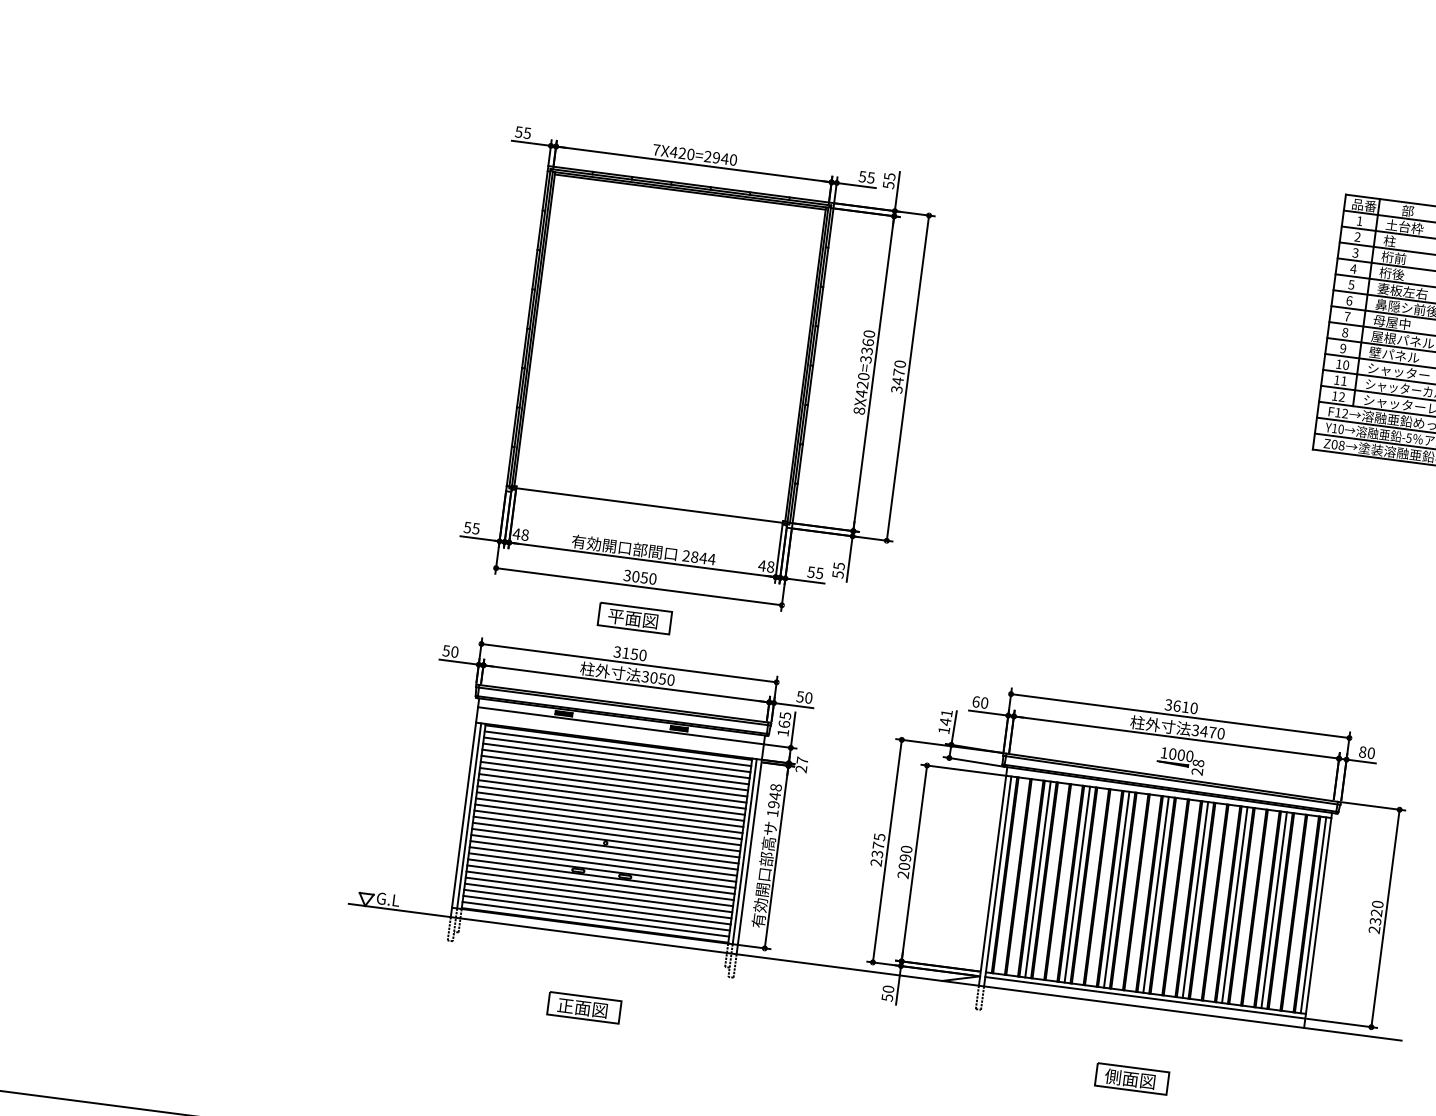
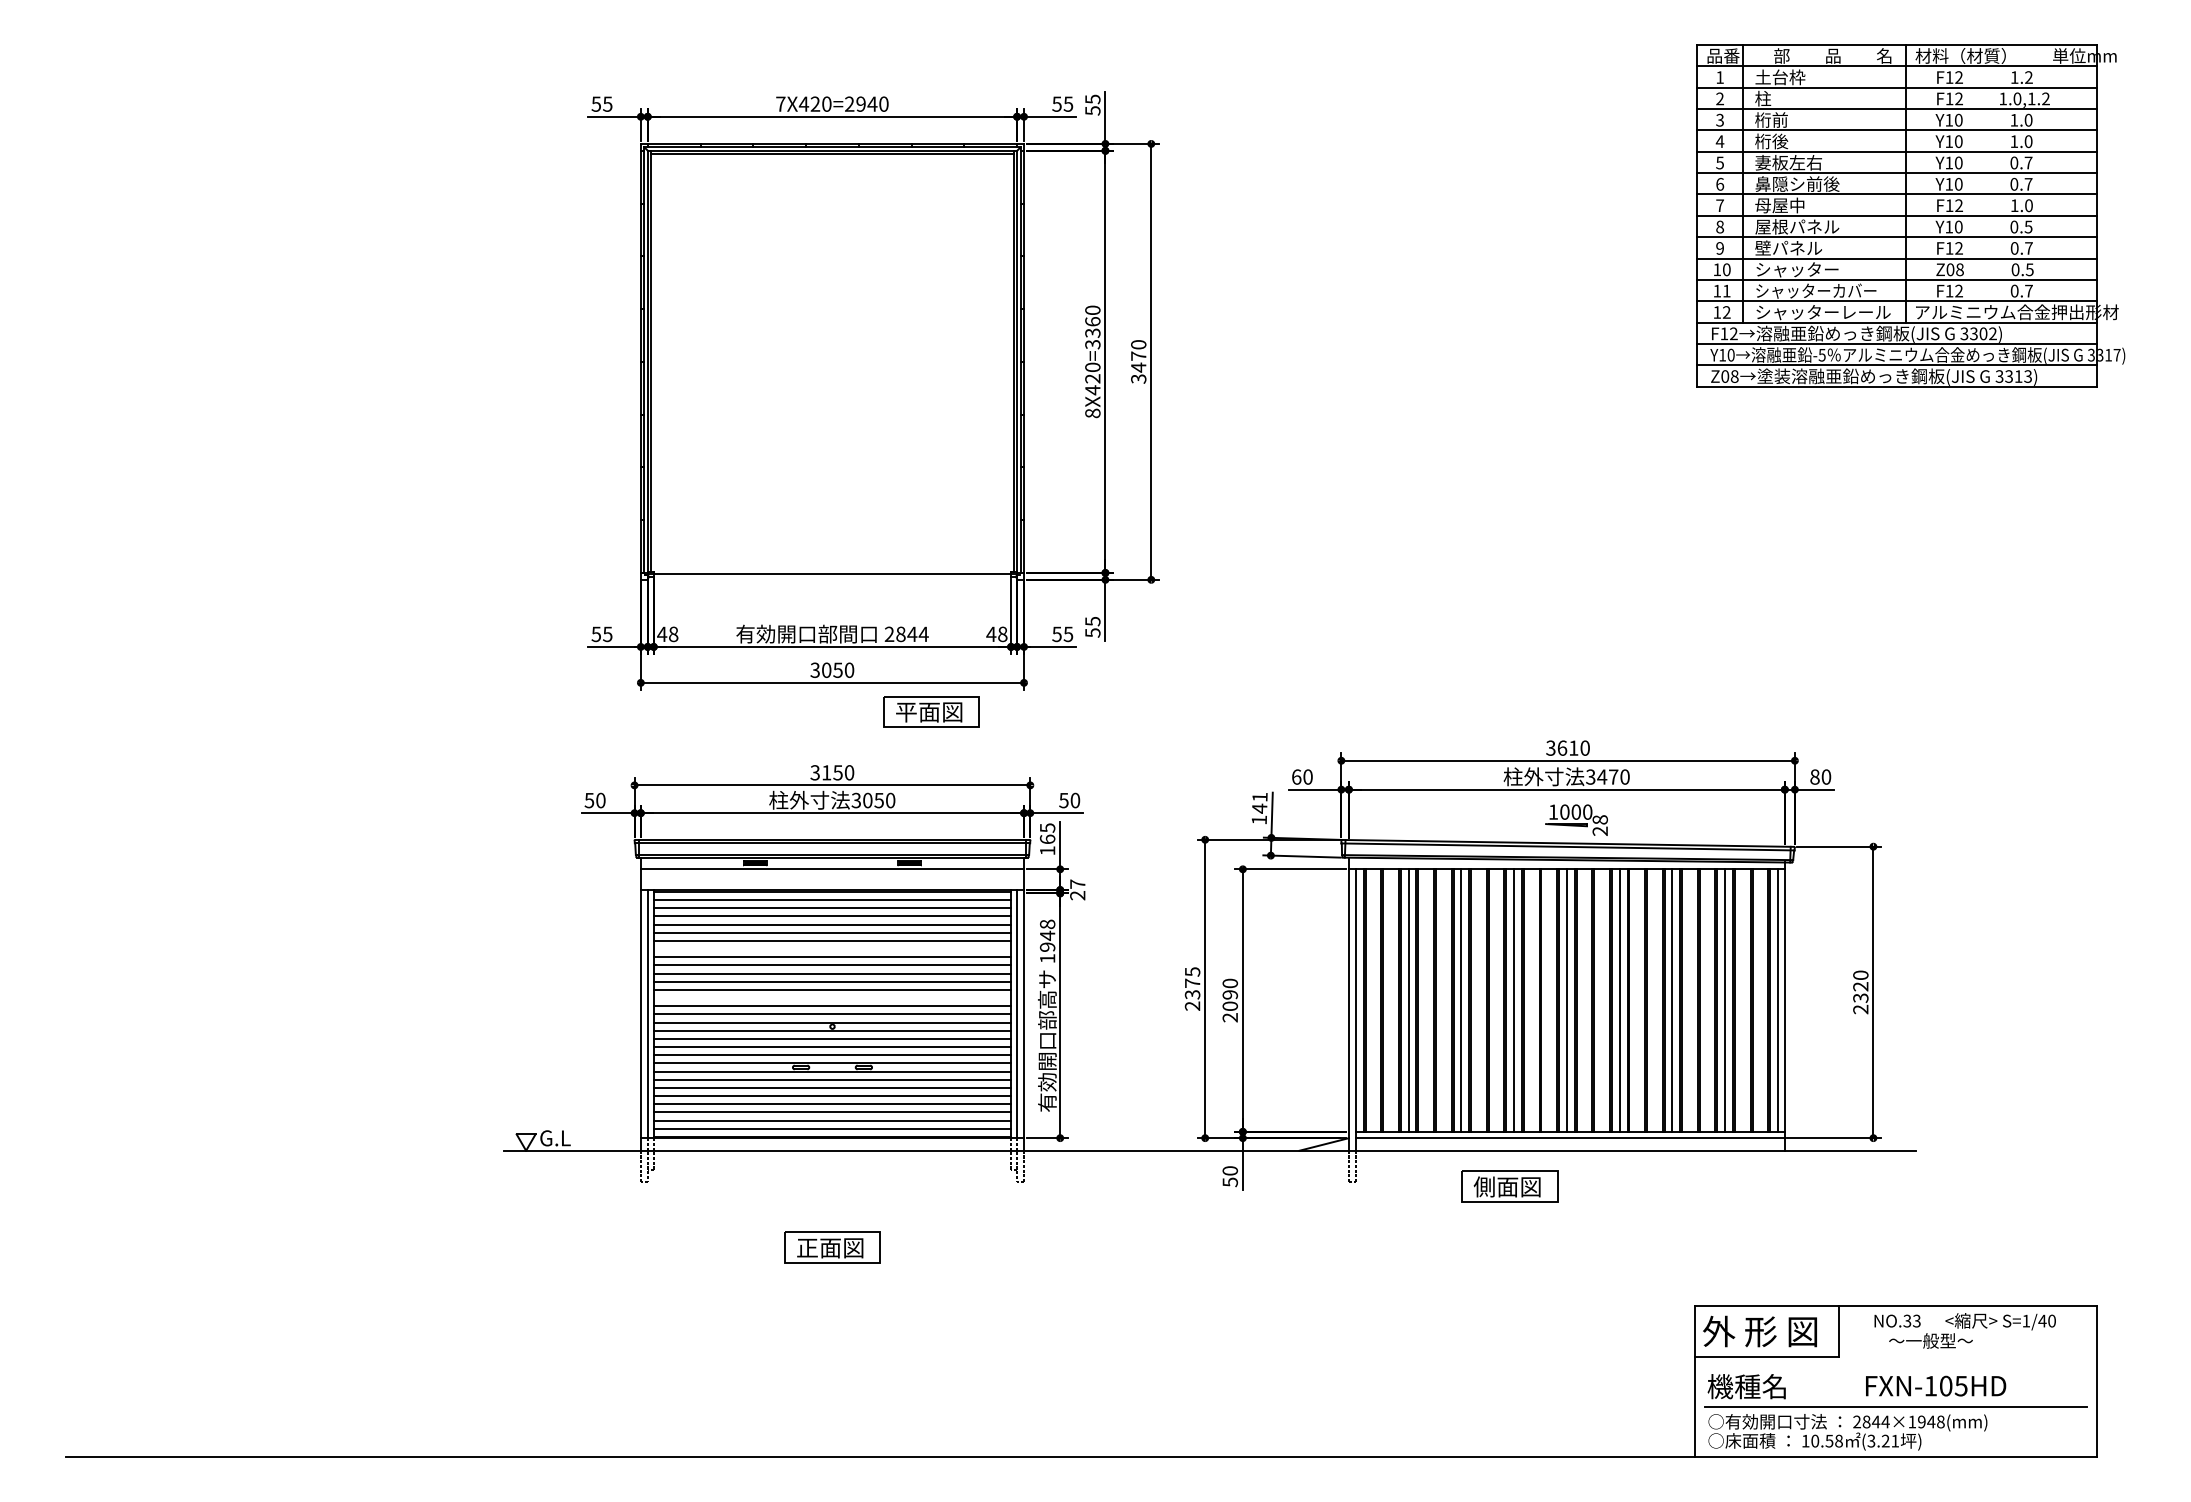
part: (634, 618) -> (931, 711), moved
line: (613, 785) -> (832, 949), removed
line: (608, 822) -> (832, 998), removed
part: (1131, 1078) -> (1509, 1186), moved

